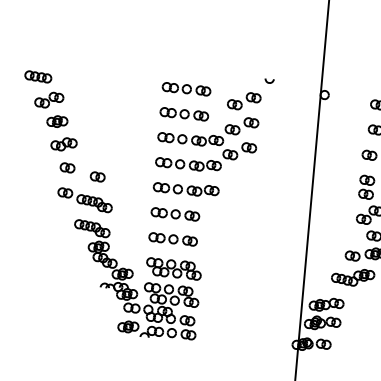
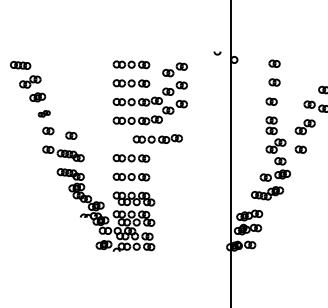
curve: (269, 81) -> (217, 53), moved
part: (64, 143) -> (44, 113), size x0.6
part: (185, 188) -> (157, 138), moved

